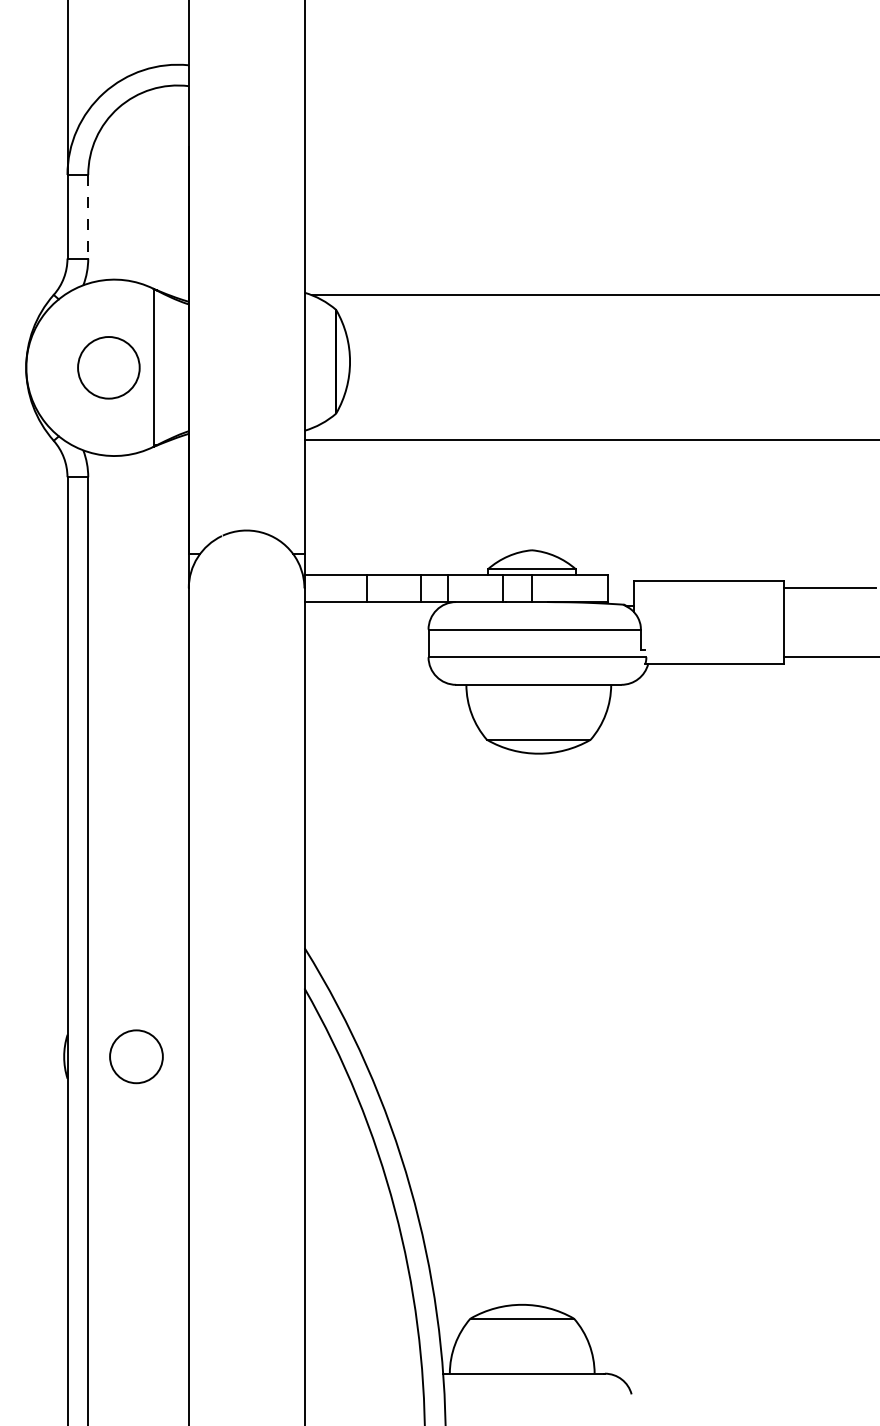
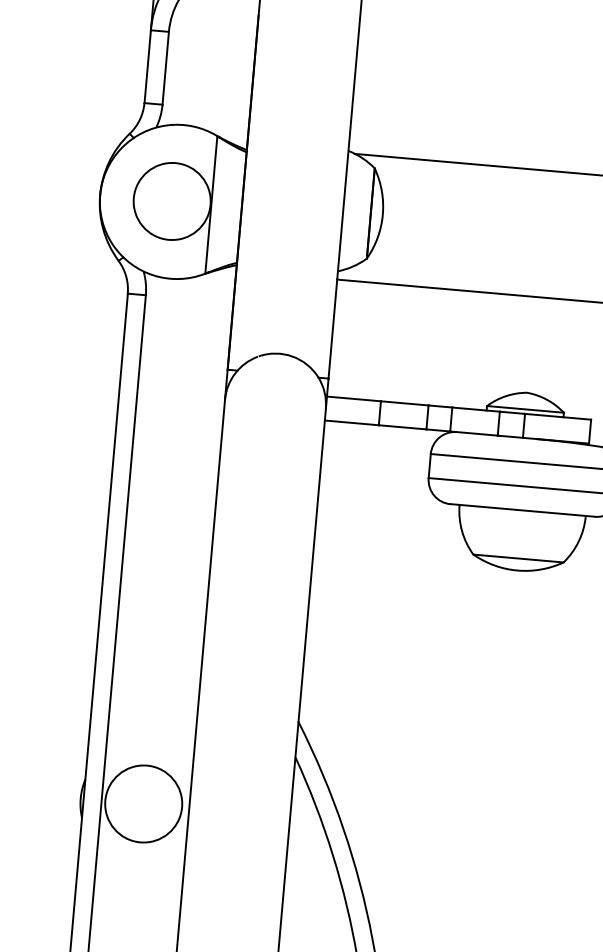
line: (88, 216) -> (165, 68), dashed -> solid
circle: (108, 367) -> (171, 201), size x1.43
circle: (136, 1056) -> (143, 803), size x1.67

